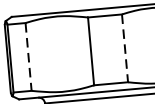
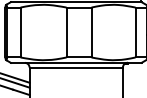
line: (124, 48) -> (91, 32), dashed -> solid
line: (28, 56) -> (20, 32), dashed -> solid

